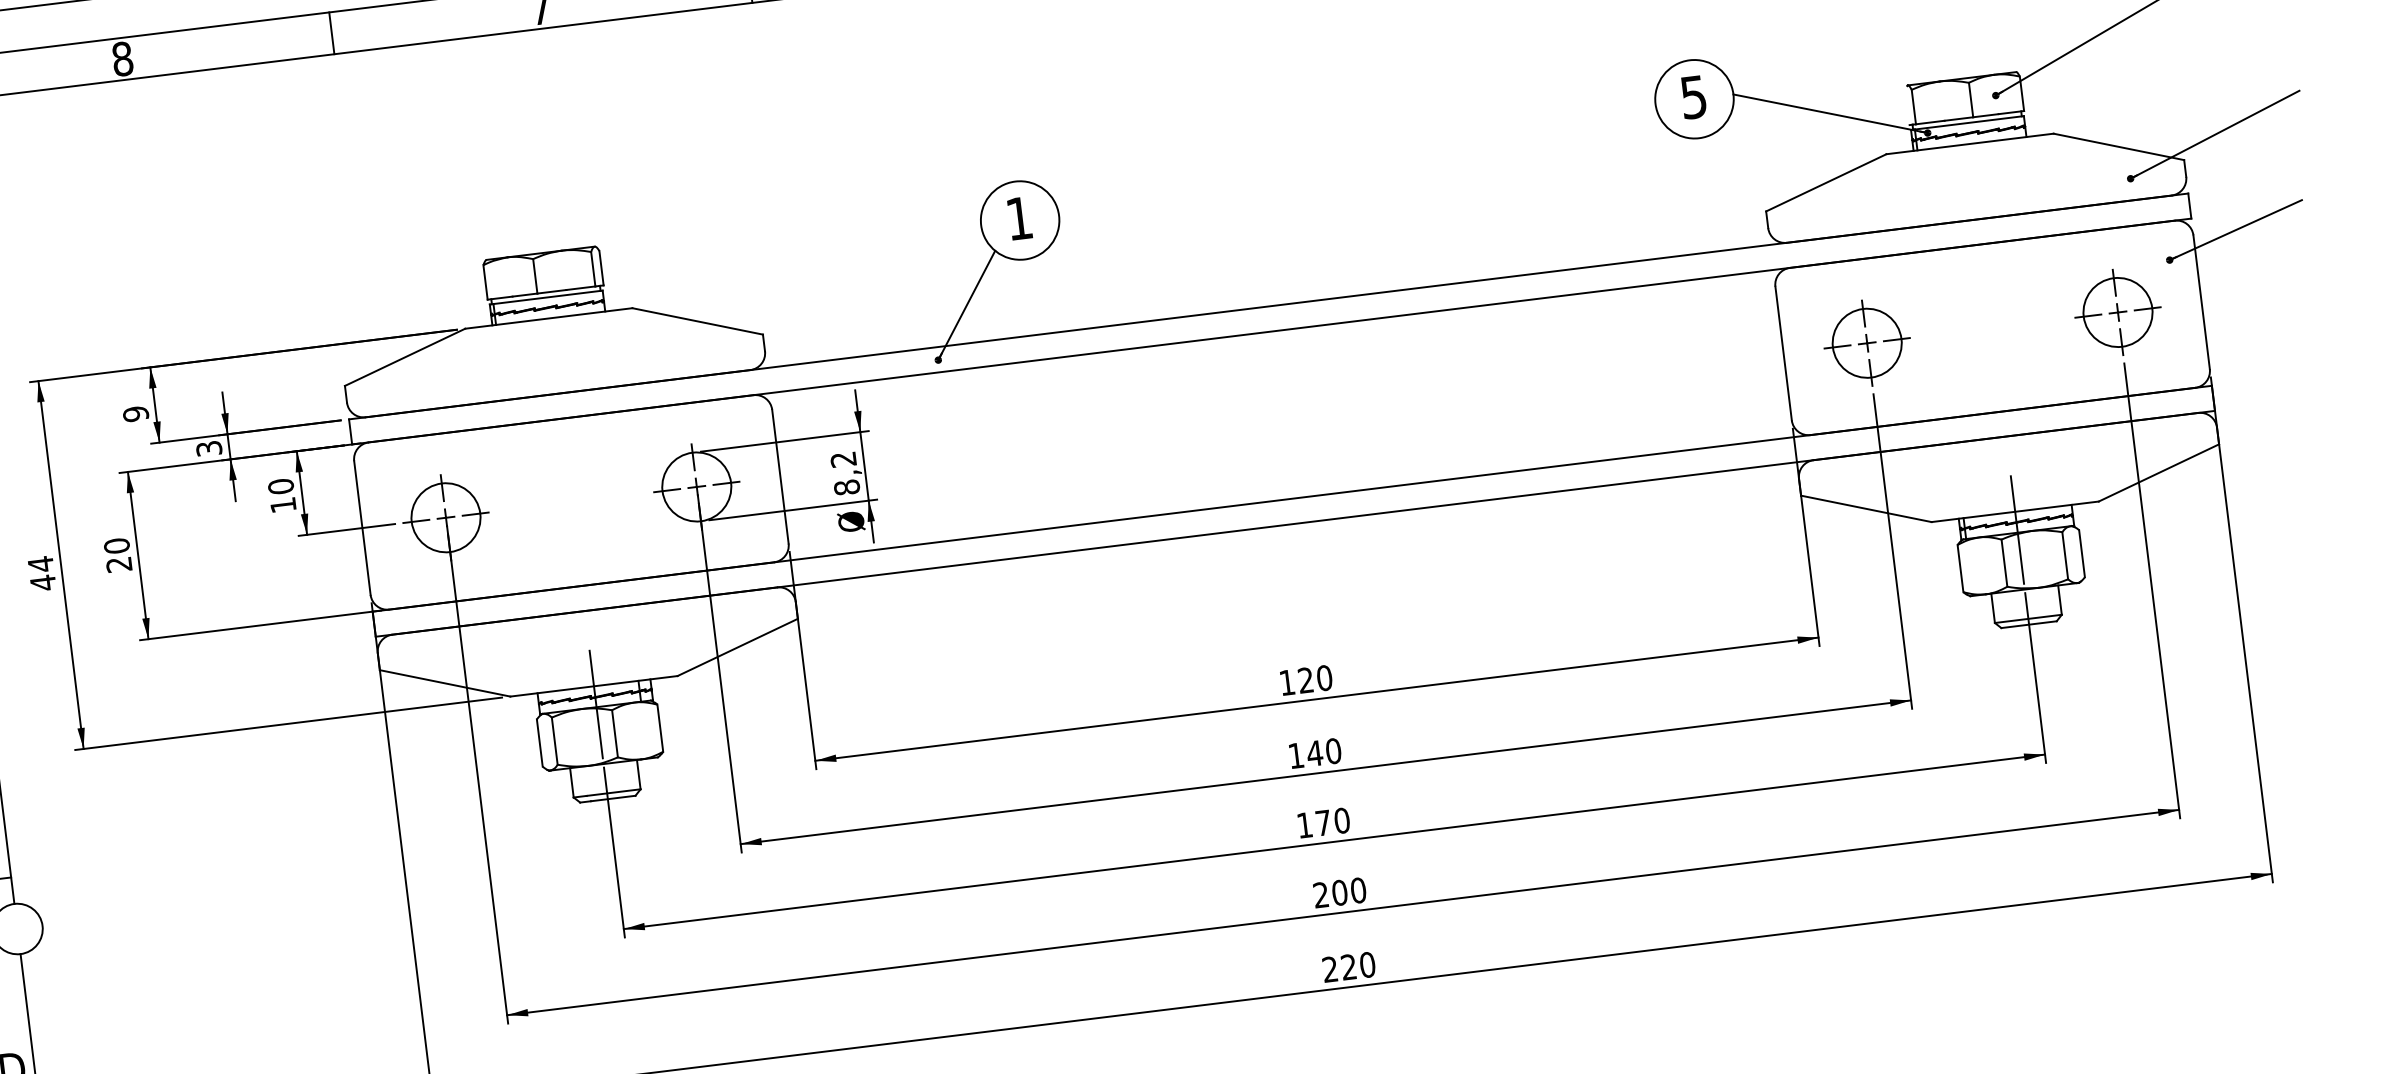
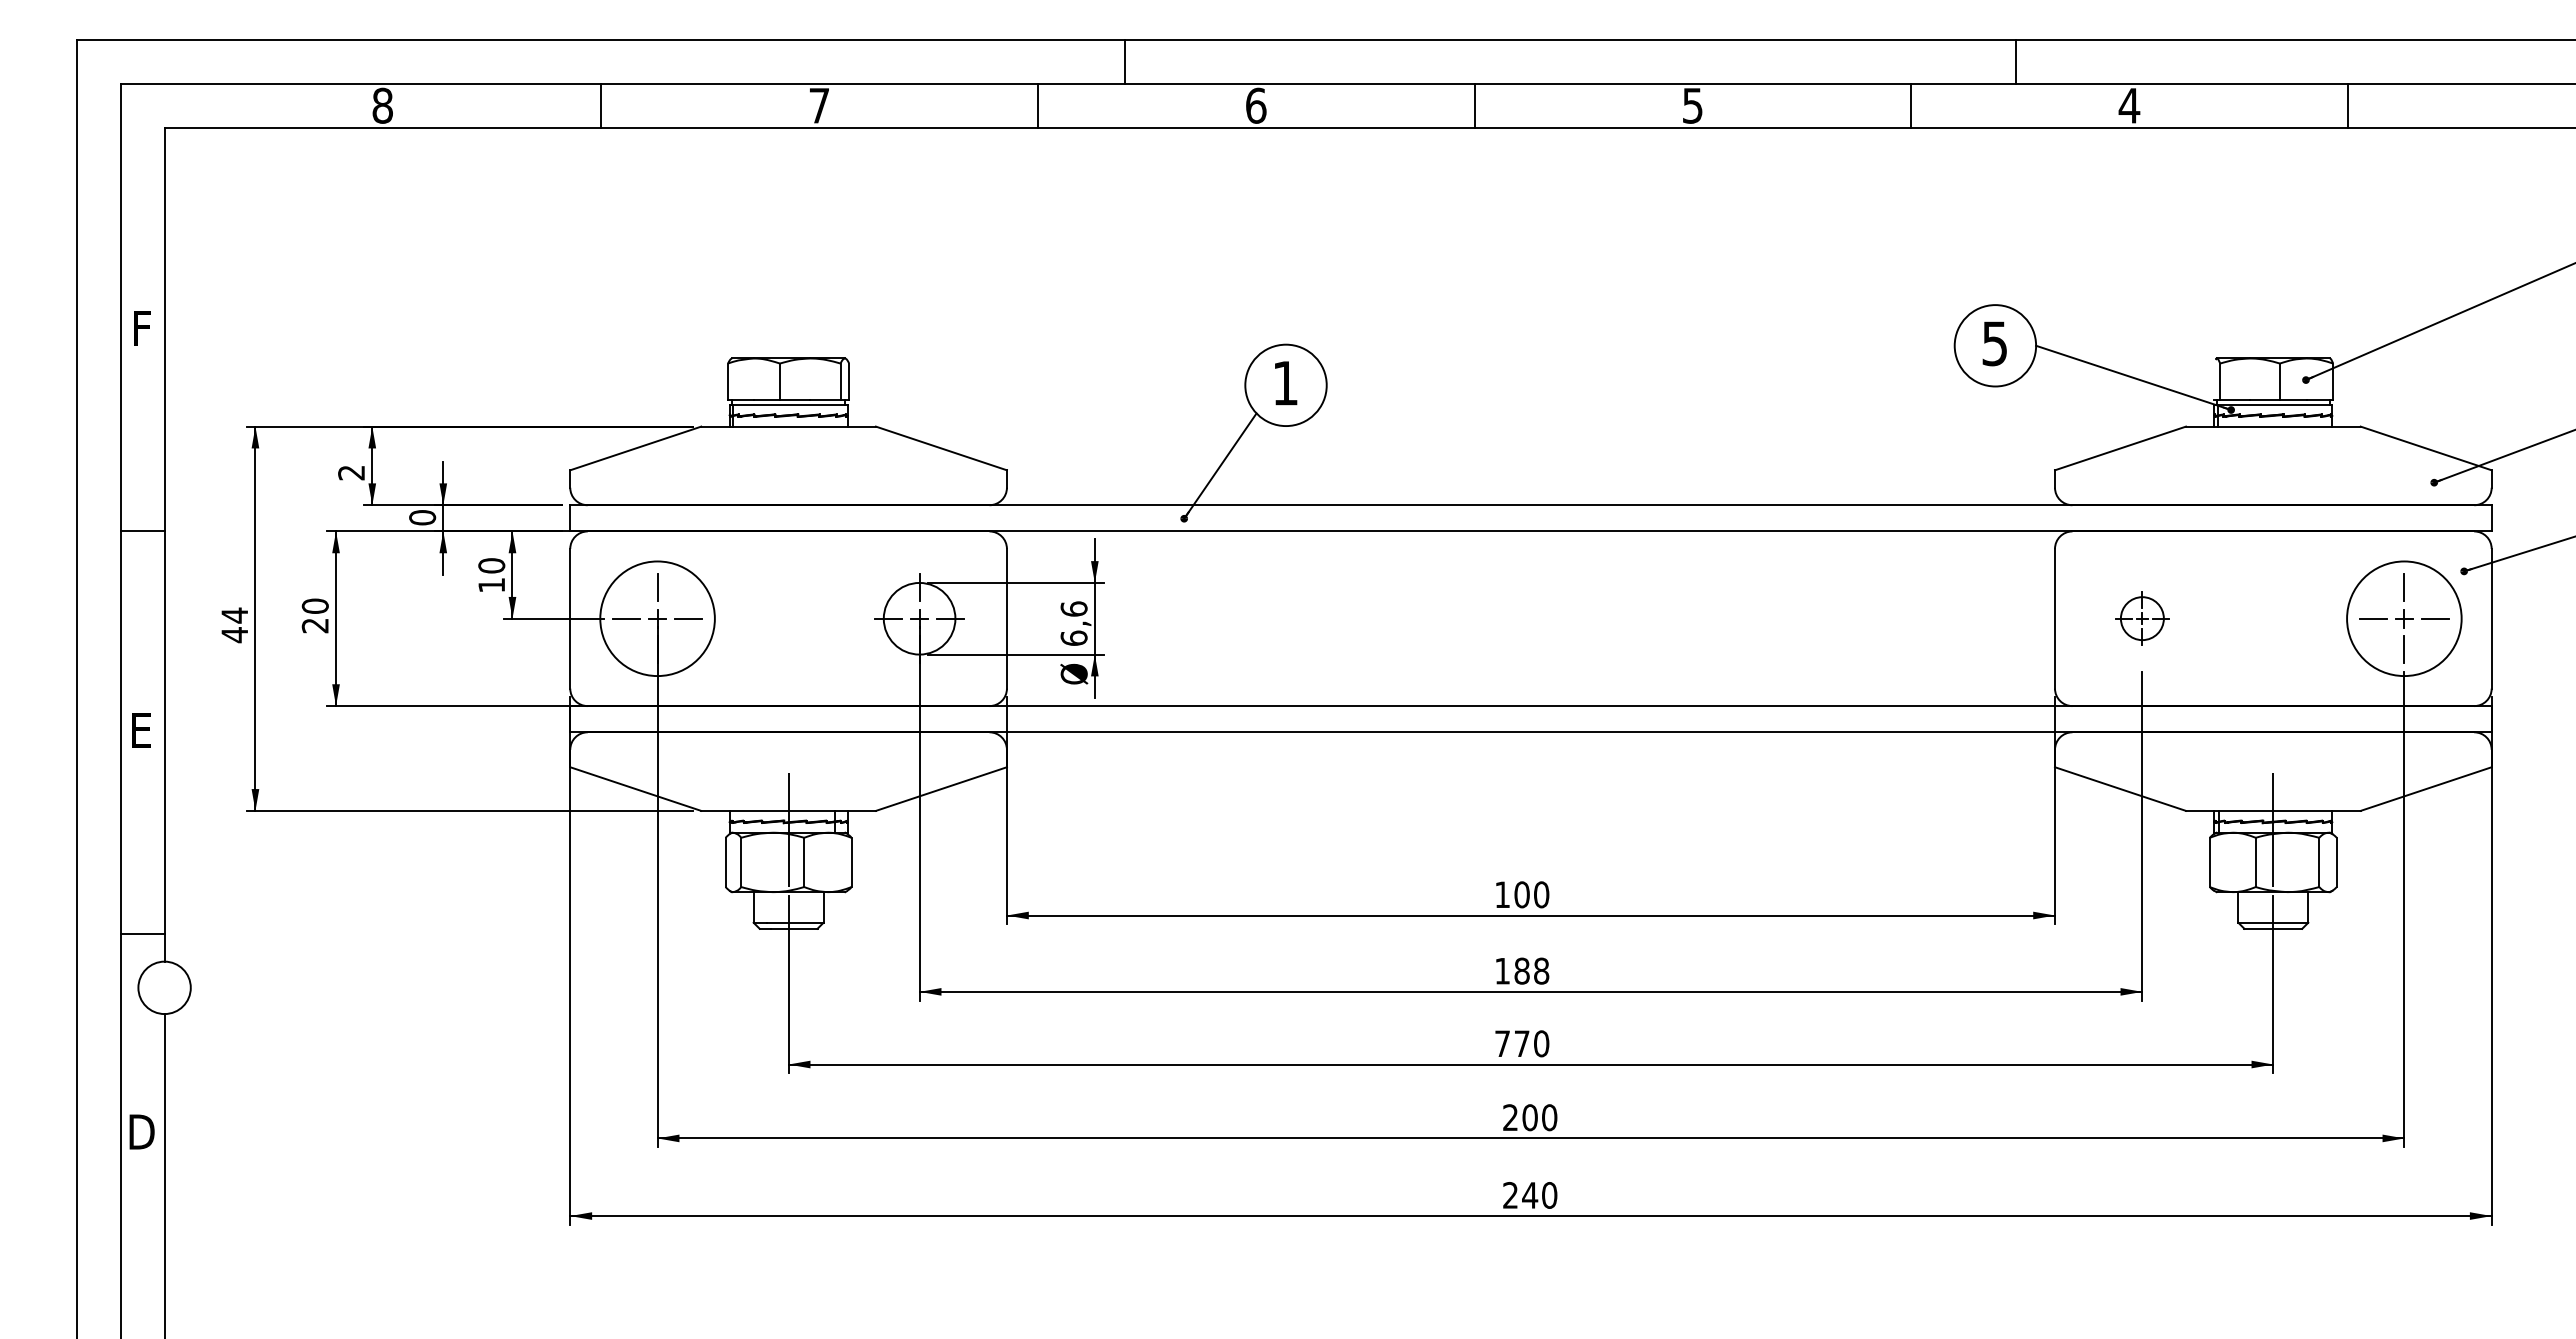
circle: (2118, 312) -> (2404, 618), size x1.6
part: (1867, 343) -> (2142, 618), size x0.6
text: (135, 413) -> (351, 472), 9 -> 2
text: (209, 448) -> (422, 517), 3 -> 0
text: (844, 473) -> (1073, 623), 8,2 -> 6,6
circle: (445, 517) -> (657, 618), size x1.6
text: (1305, 680) -> (1521, 894), 120 -> 100
text: (1323, 751) -> (1531, 970), 140 -> 188
text: (1304, 825) -> (1502, 1043), 170 -> 770
text: (1349, 967) -> (1530, 1195), 220 -> 240

